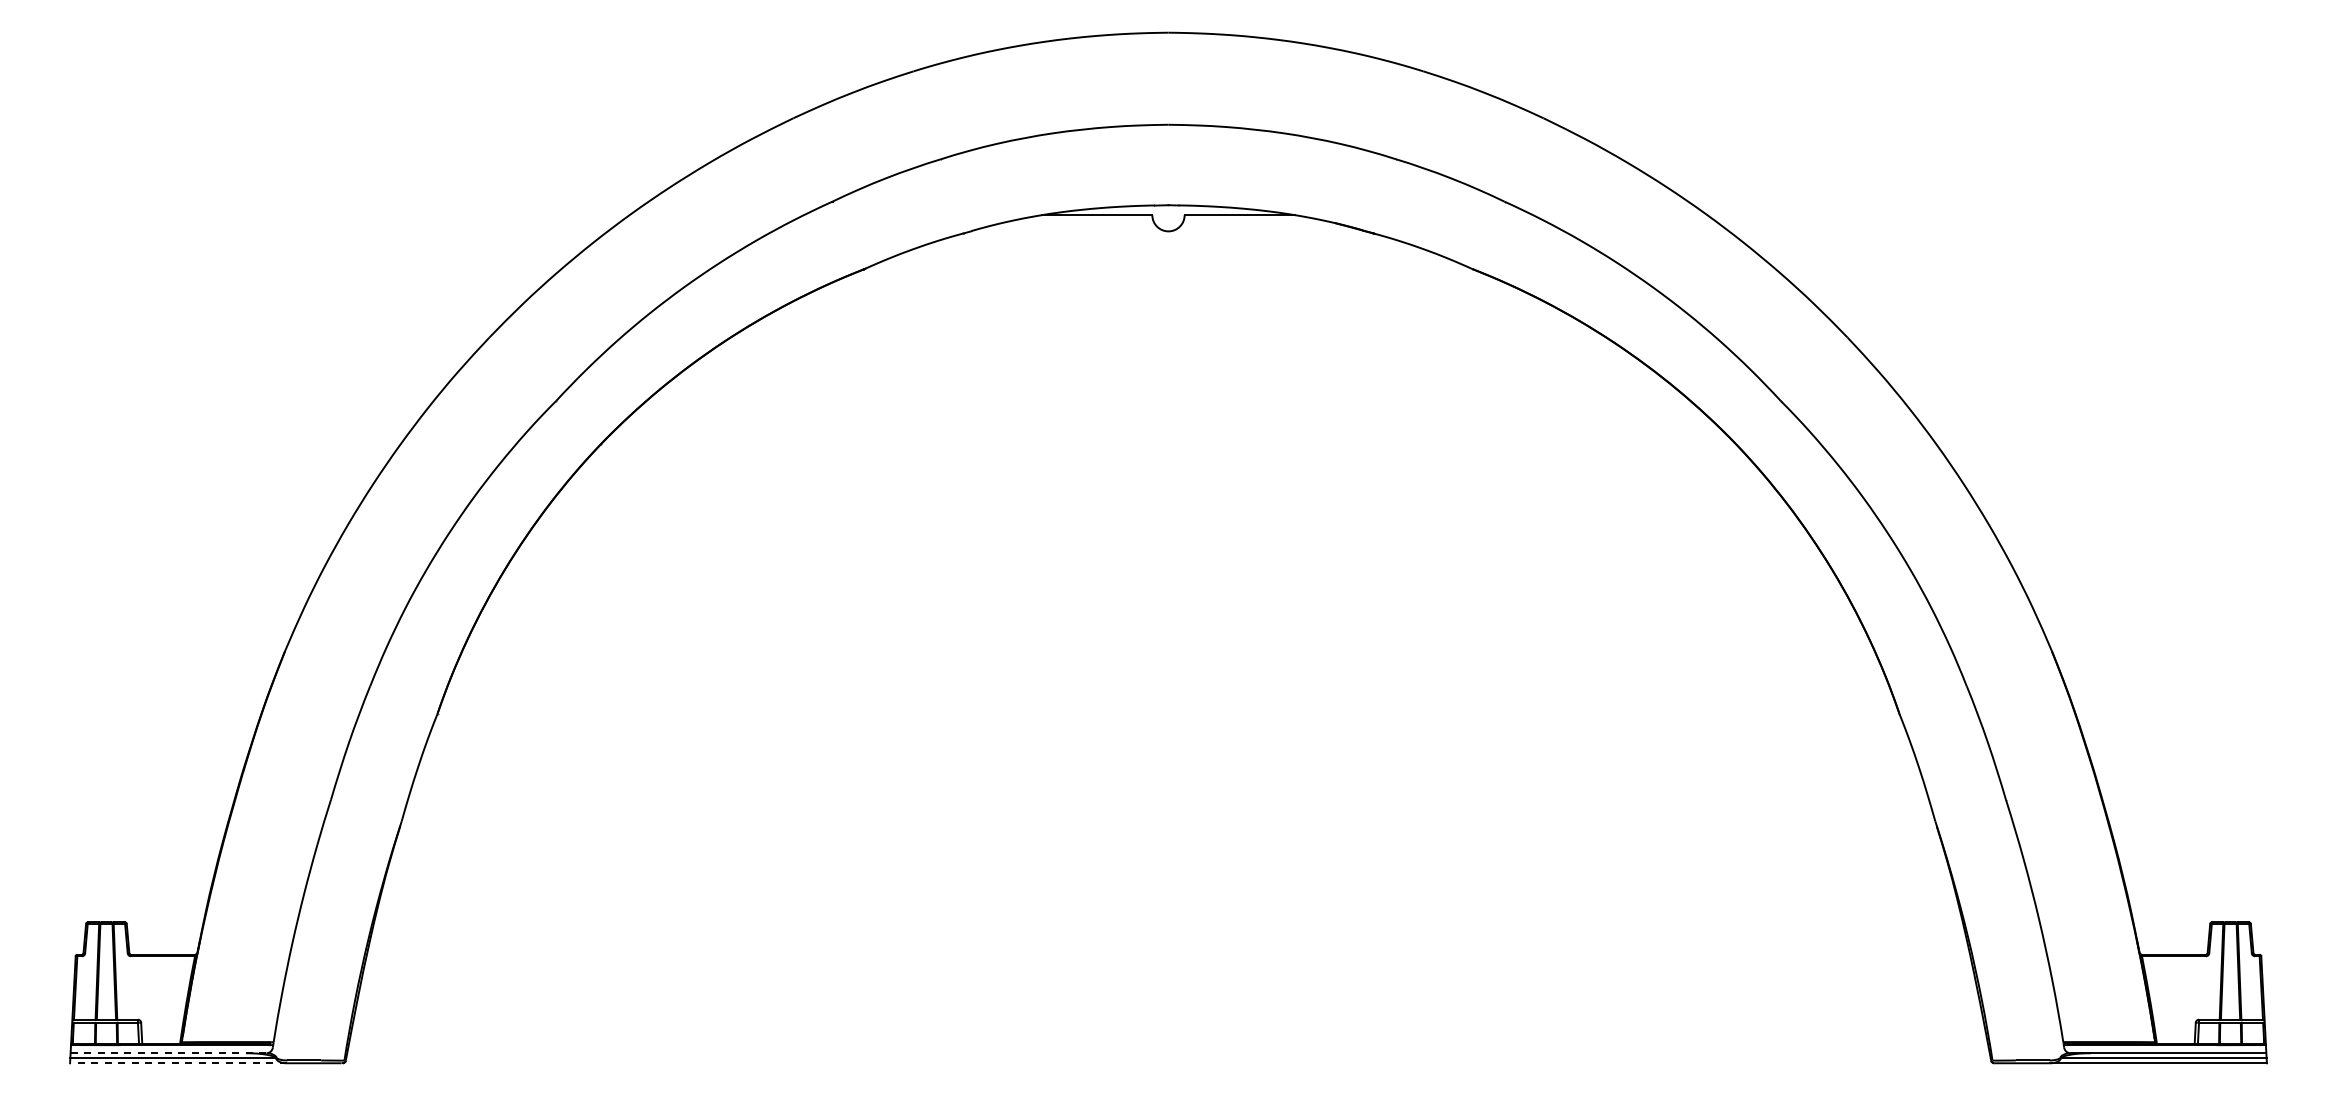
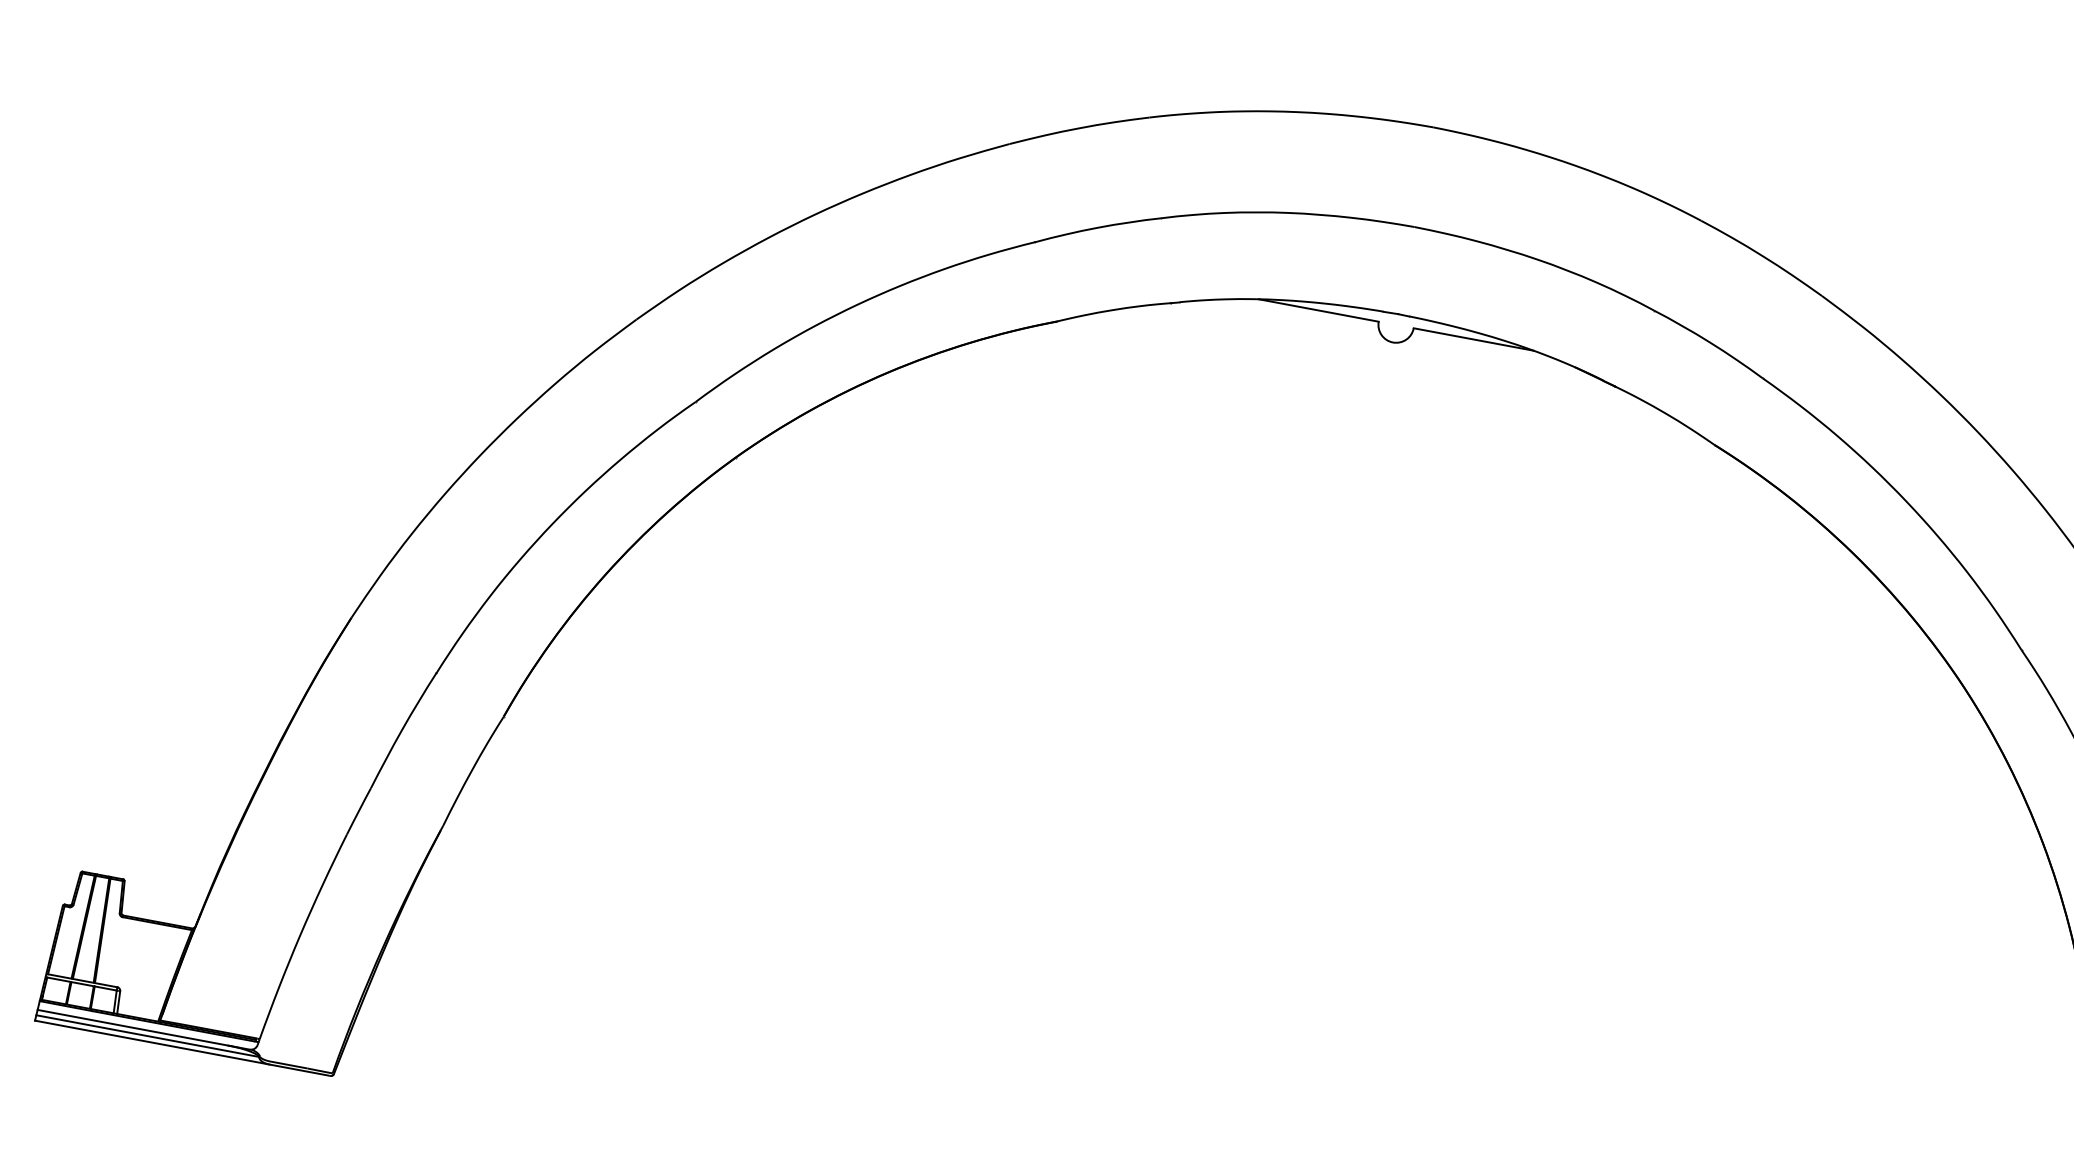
line: (168, 1053) -> (143, 1030), dashed -> solid
line: (177, 1063) -> (151, 1042), dashed -> solid

